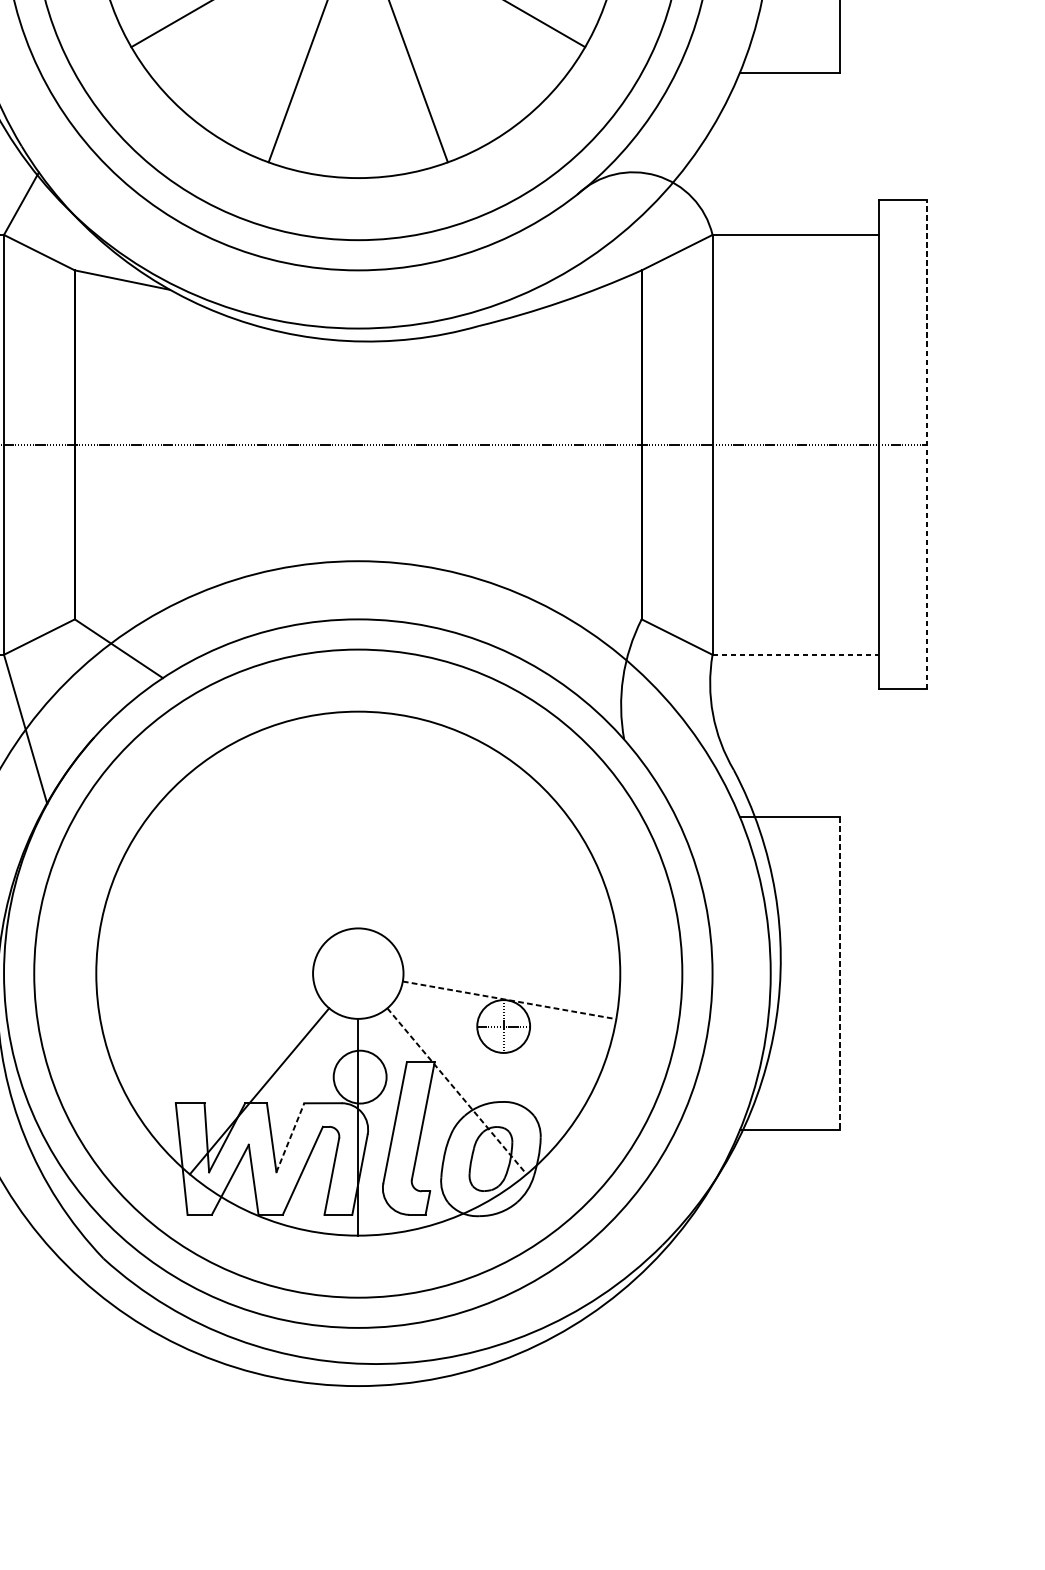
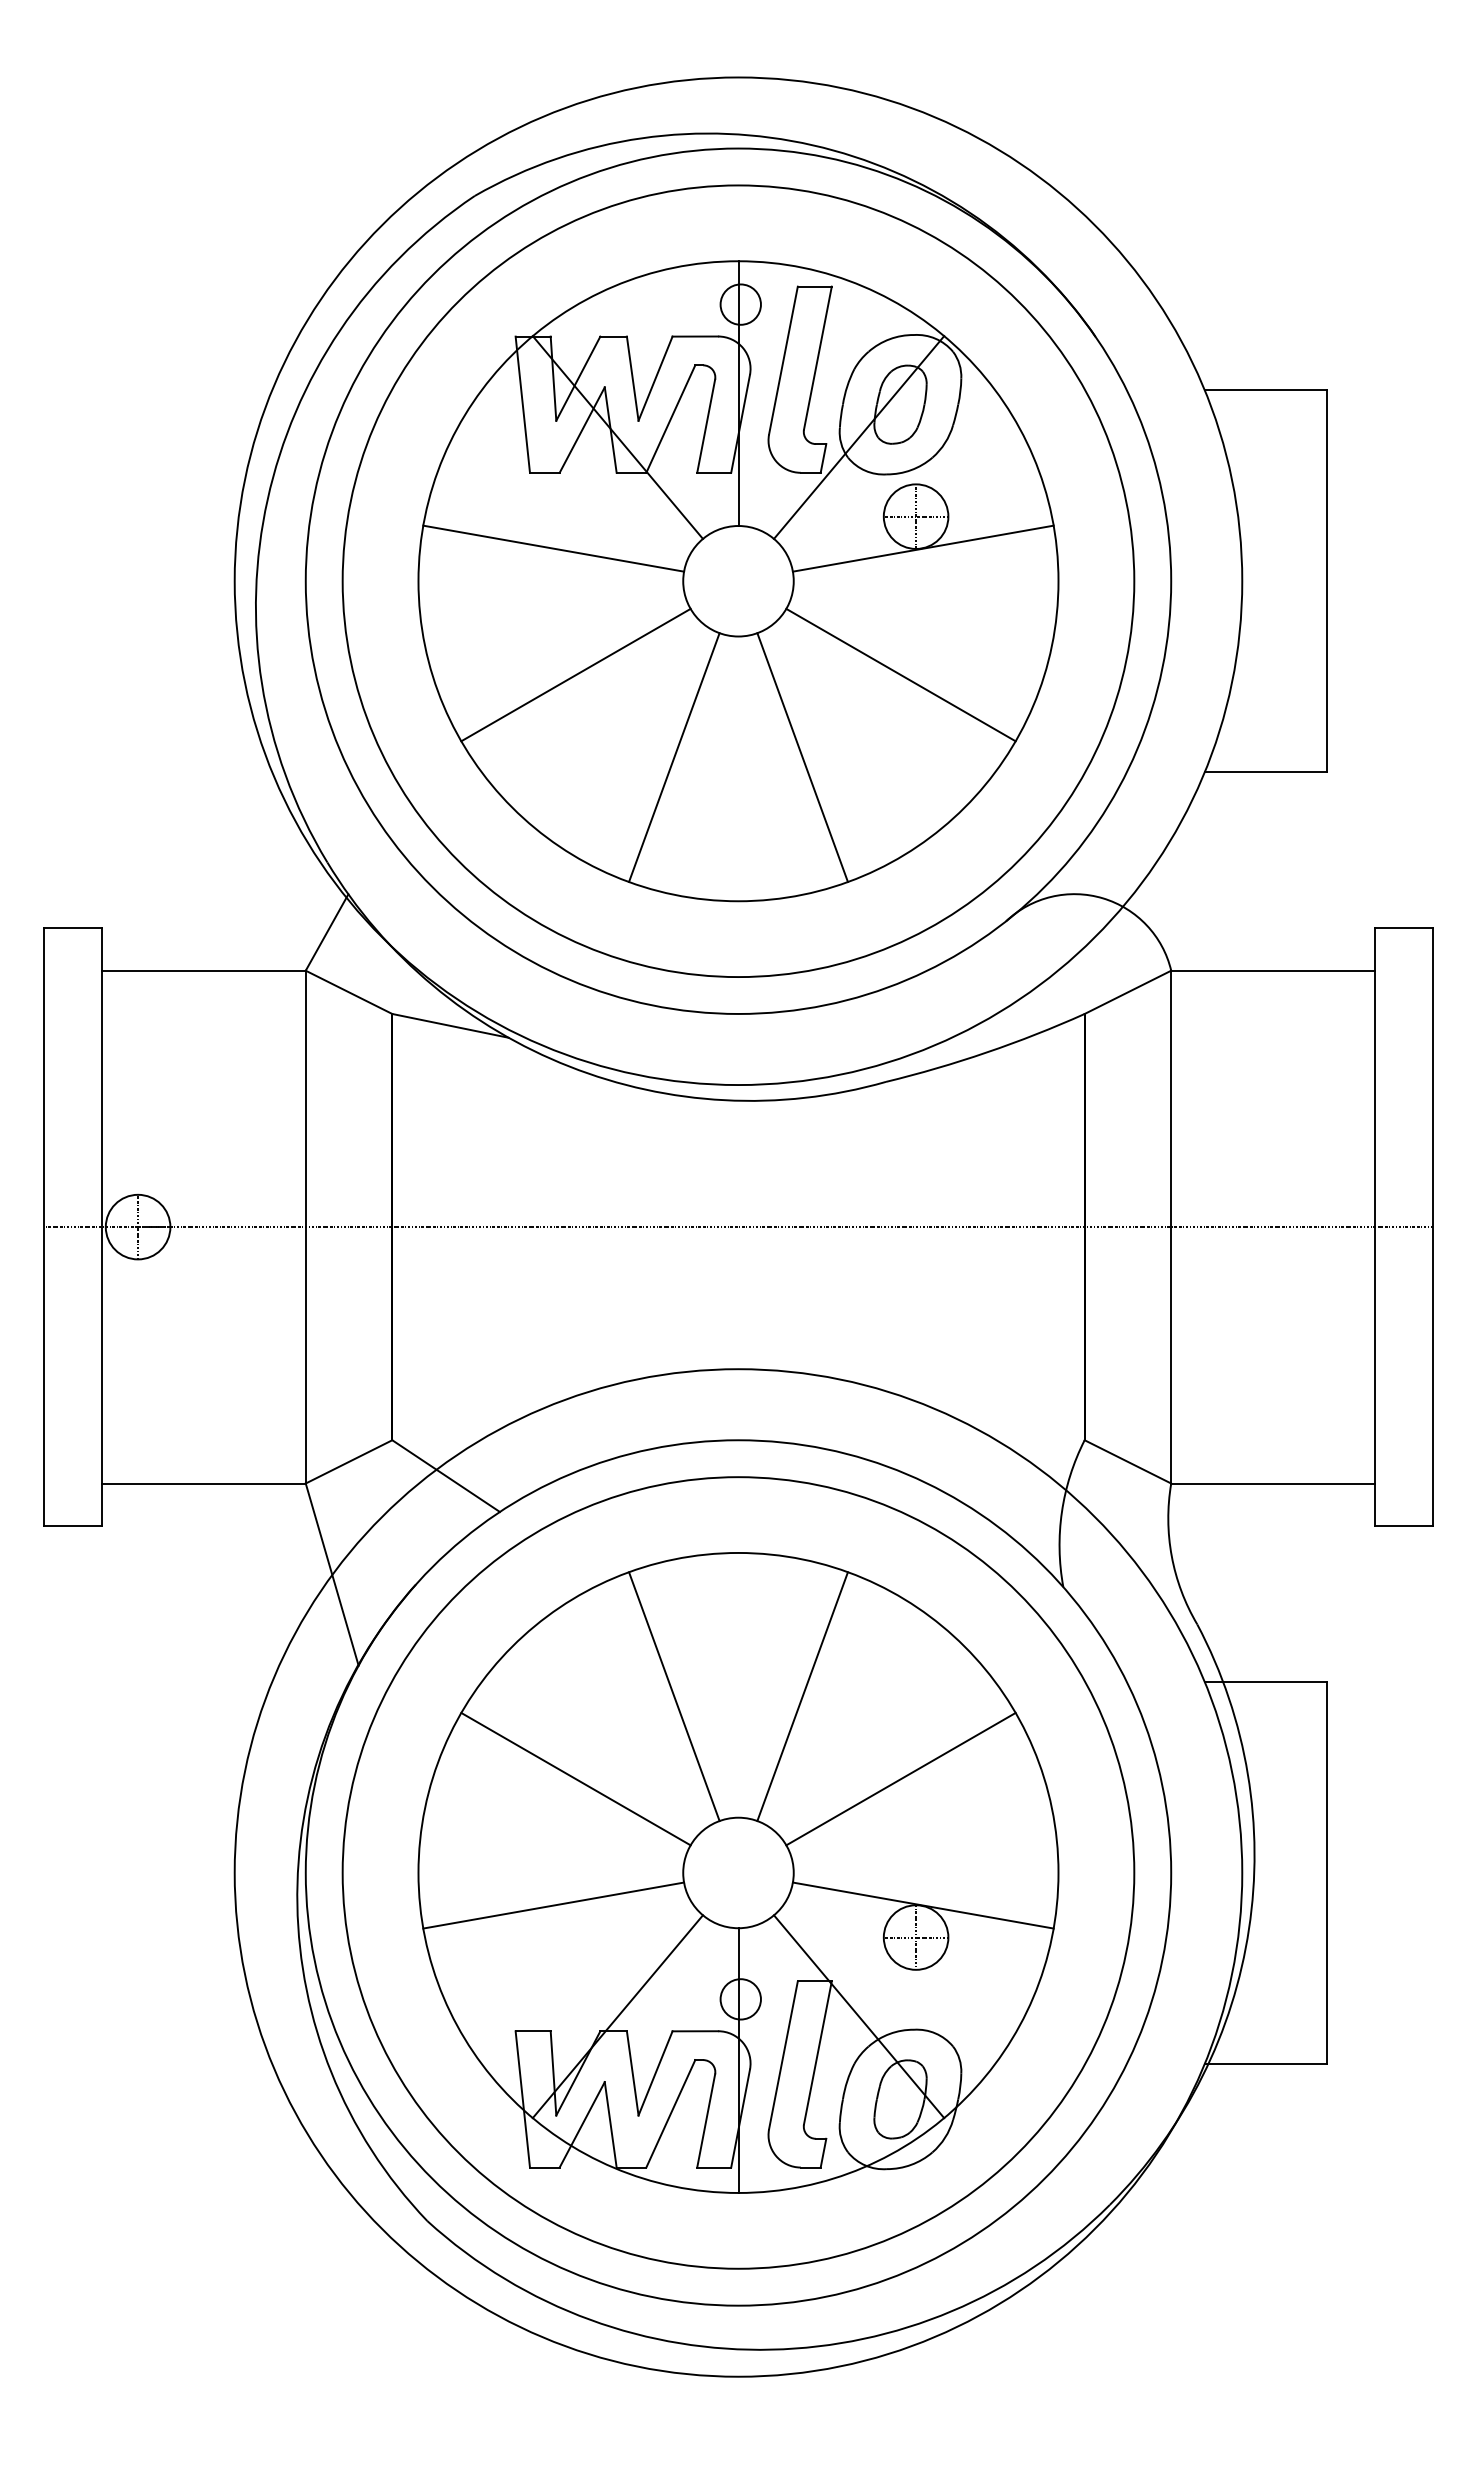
line: (926, 445) -> (1432, 1227), dashed -> solid
line: (795, 654) -> (1272, 1483), dashed -> solid
line: (305, 829) -> (674, 1696), added
line: (410, 829) -> (802, 1696), added
line: (224, 896) -> (575, 1778), added
line: (490, 896) -> (900, 1778), added
line: (840, 974) -> (1327, 1873), dashed -> solid
line: (206, 1000) -> (553, 1905), added
line: (509, 1000) -> (923, 1905), dashed -> solid
circle: (359, 1077) -> (740, 1999), size x0.62
line: (457, 1091) -> (859, 2017), dashed -> solid
line: (290, 1137) -> (655, 2072), dashed -> solid

